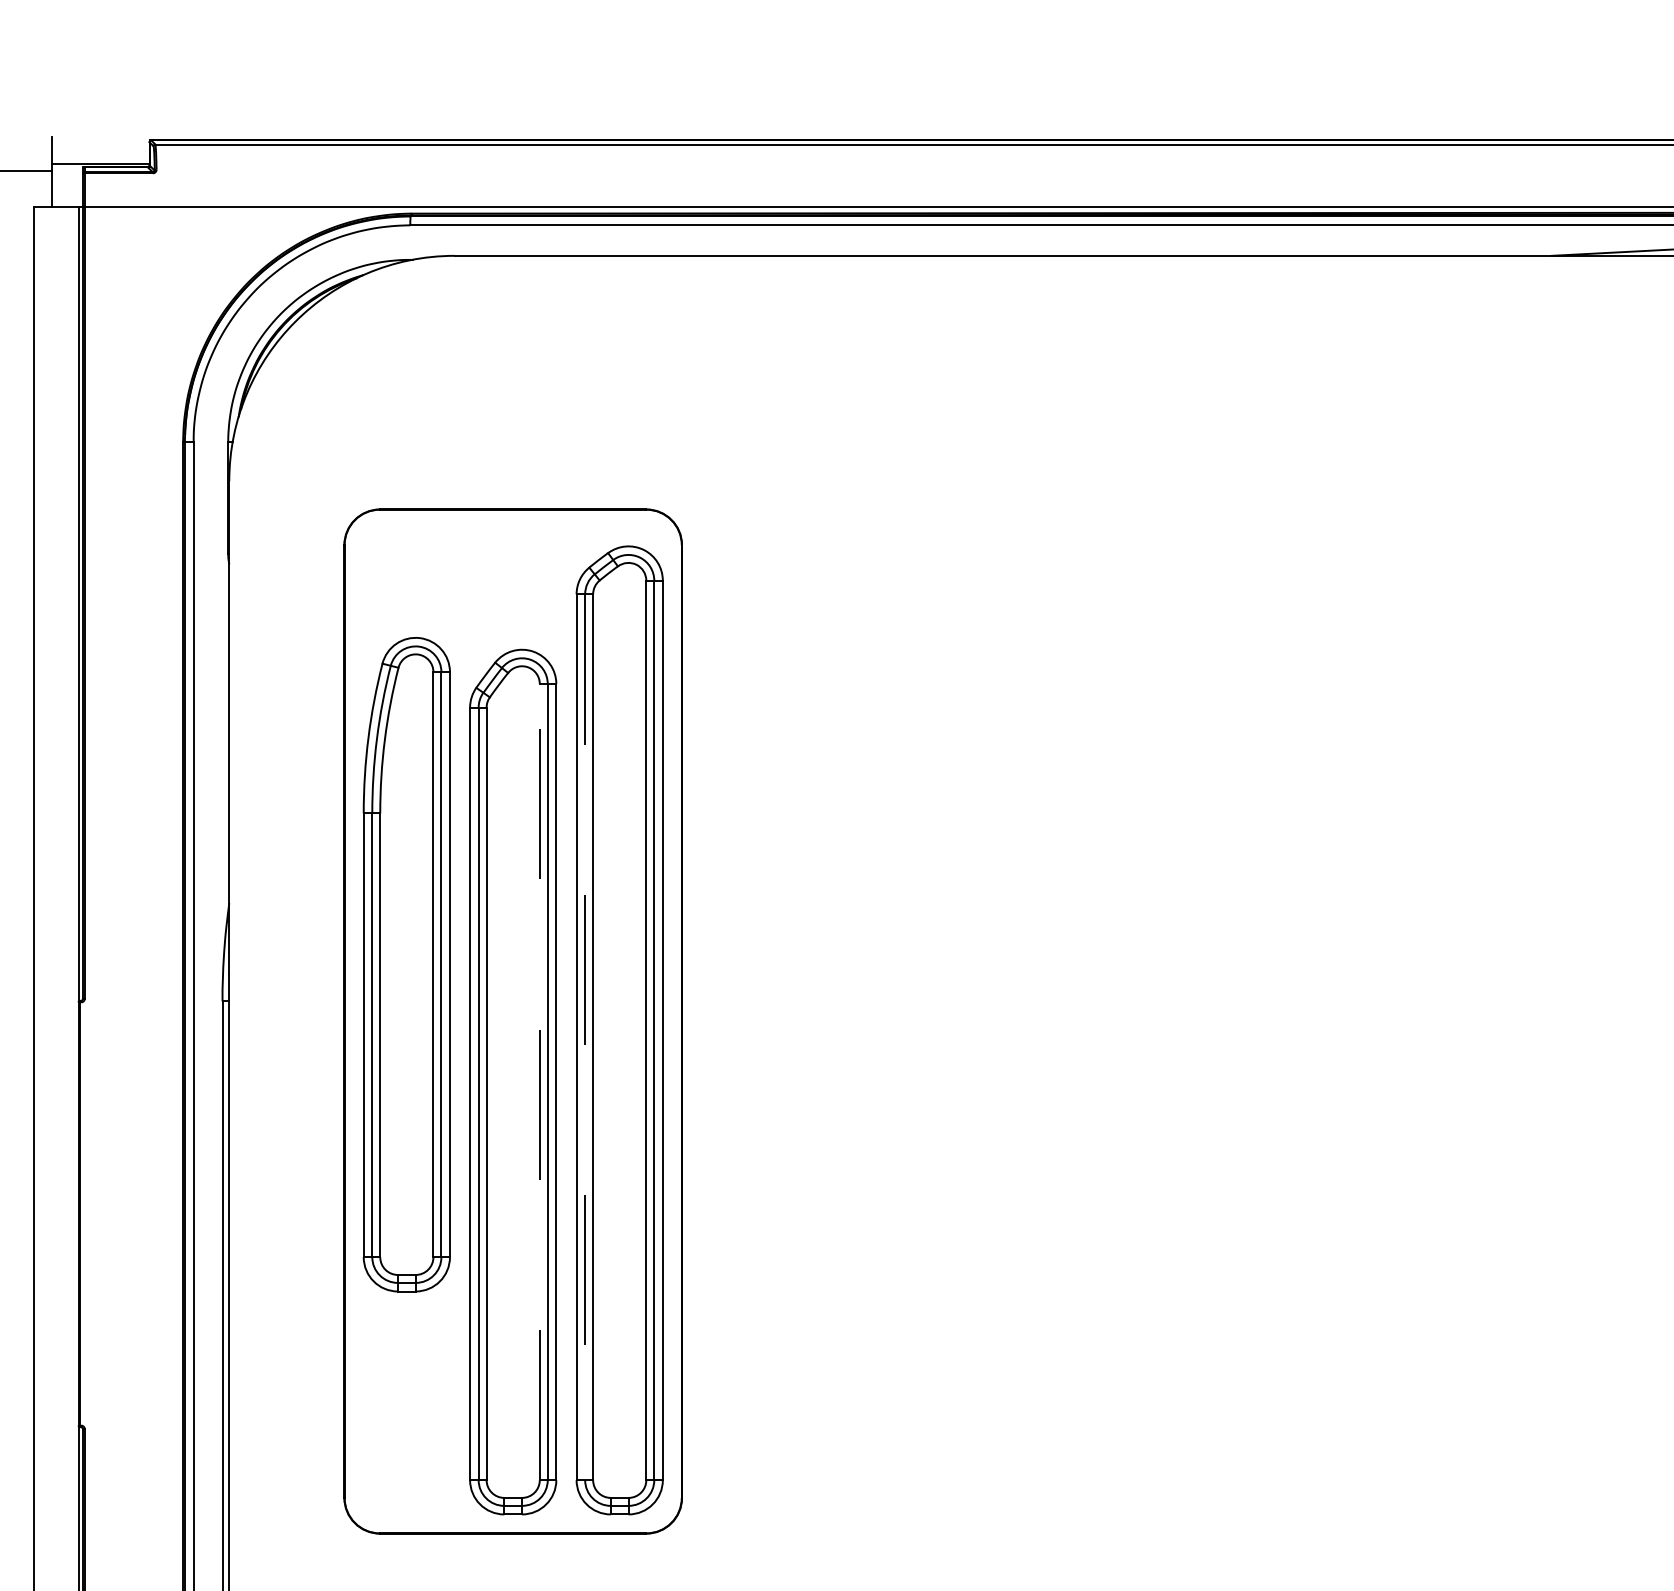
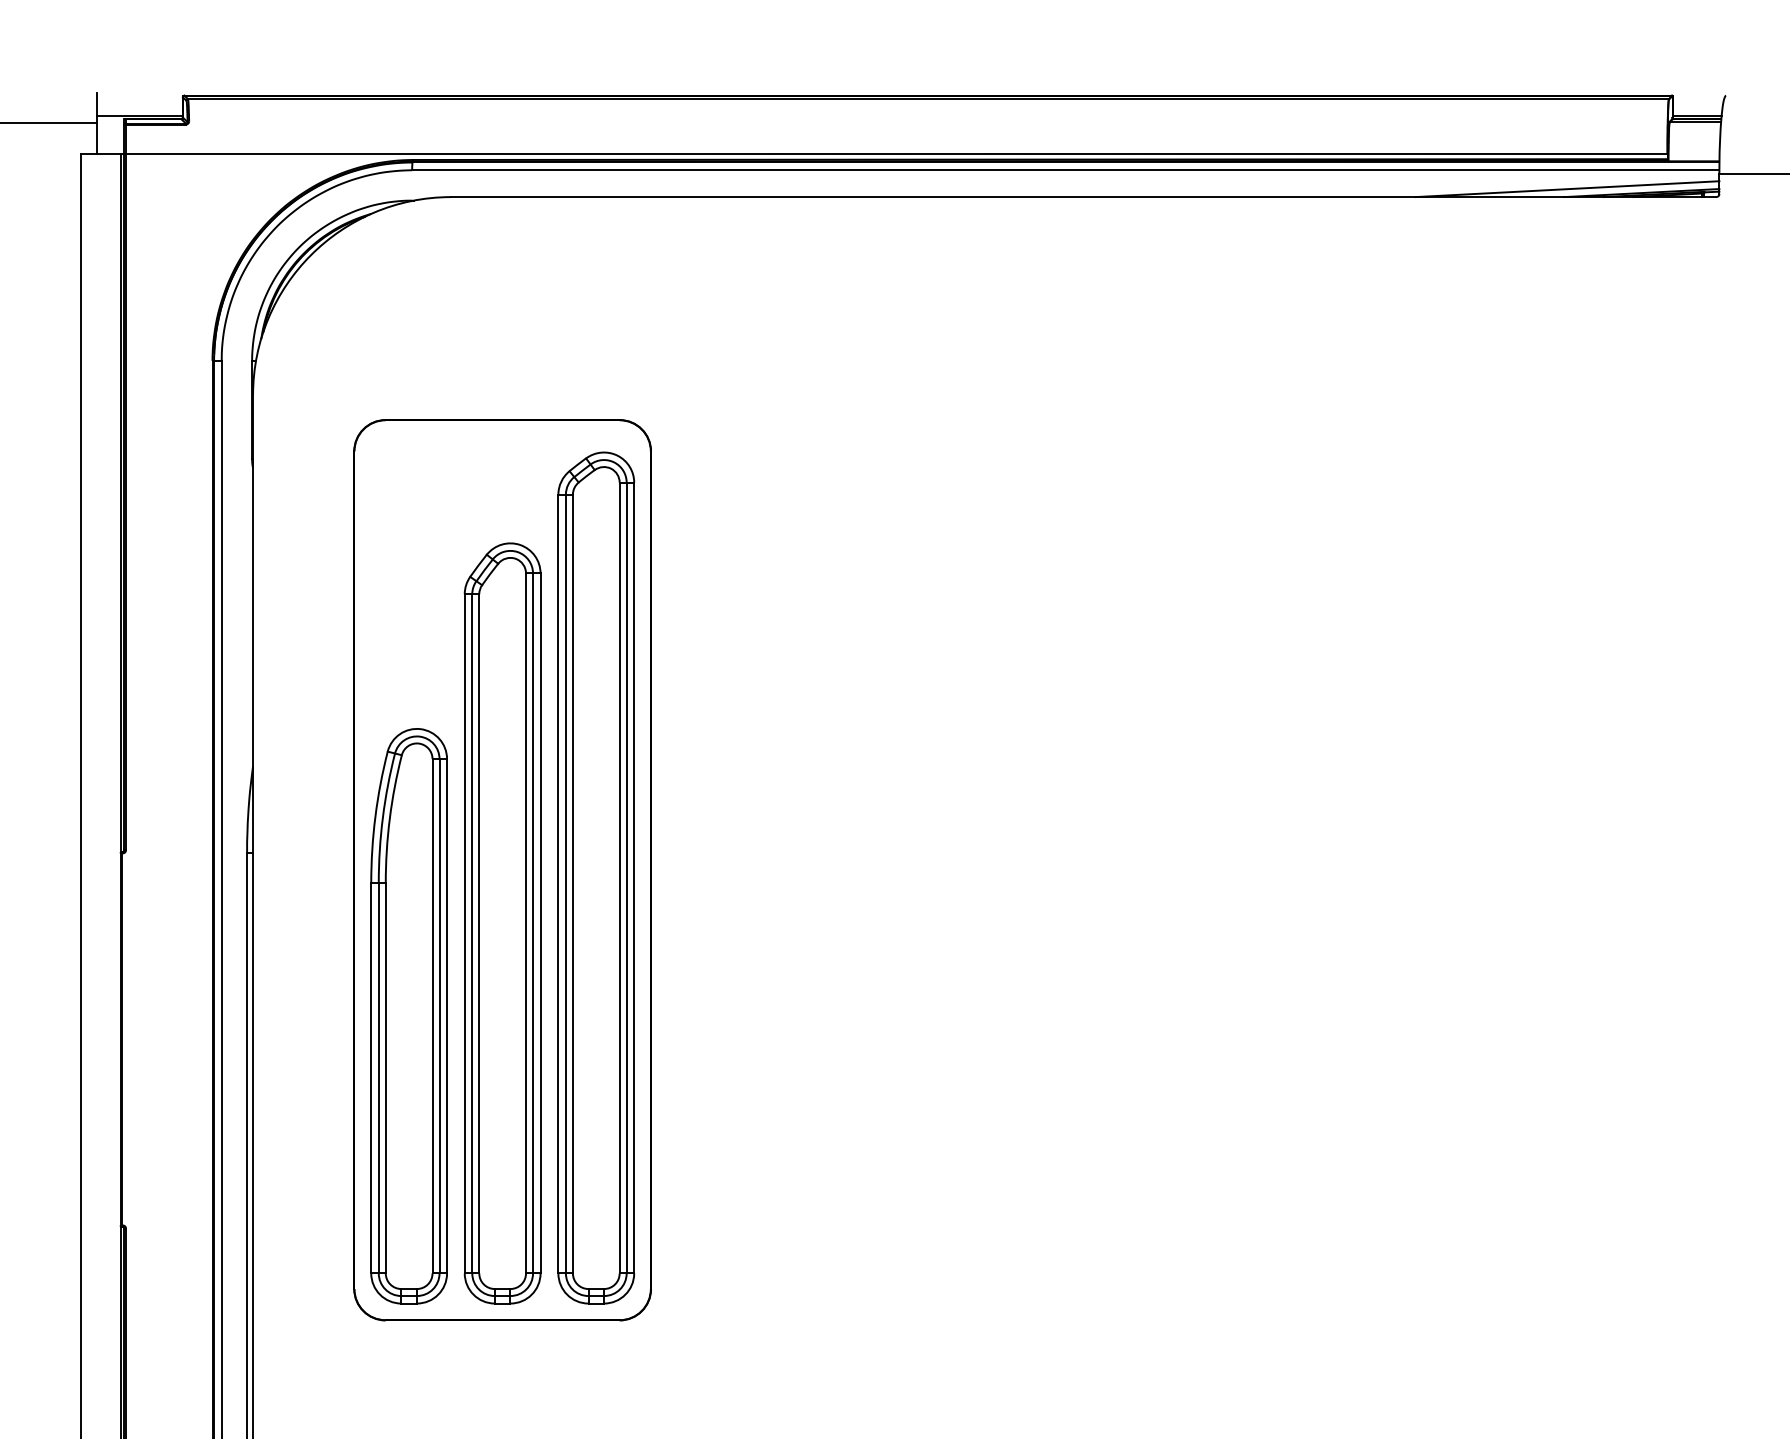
part: (406, 964) -> (408, 1016), moved
line: (584, 1037) -> (565, 884), dashed -> solid
line: (540, 1082) -> (526, 923), dashed -> solid

